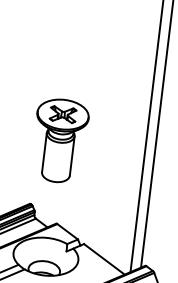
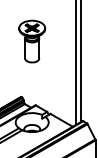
part: (60, 140) -> (32, 41), moved

